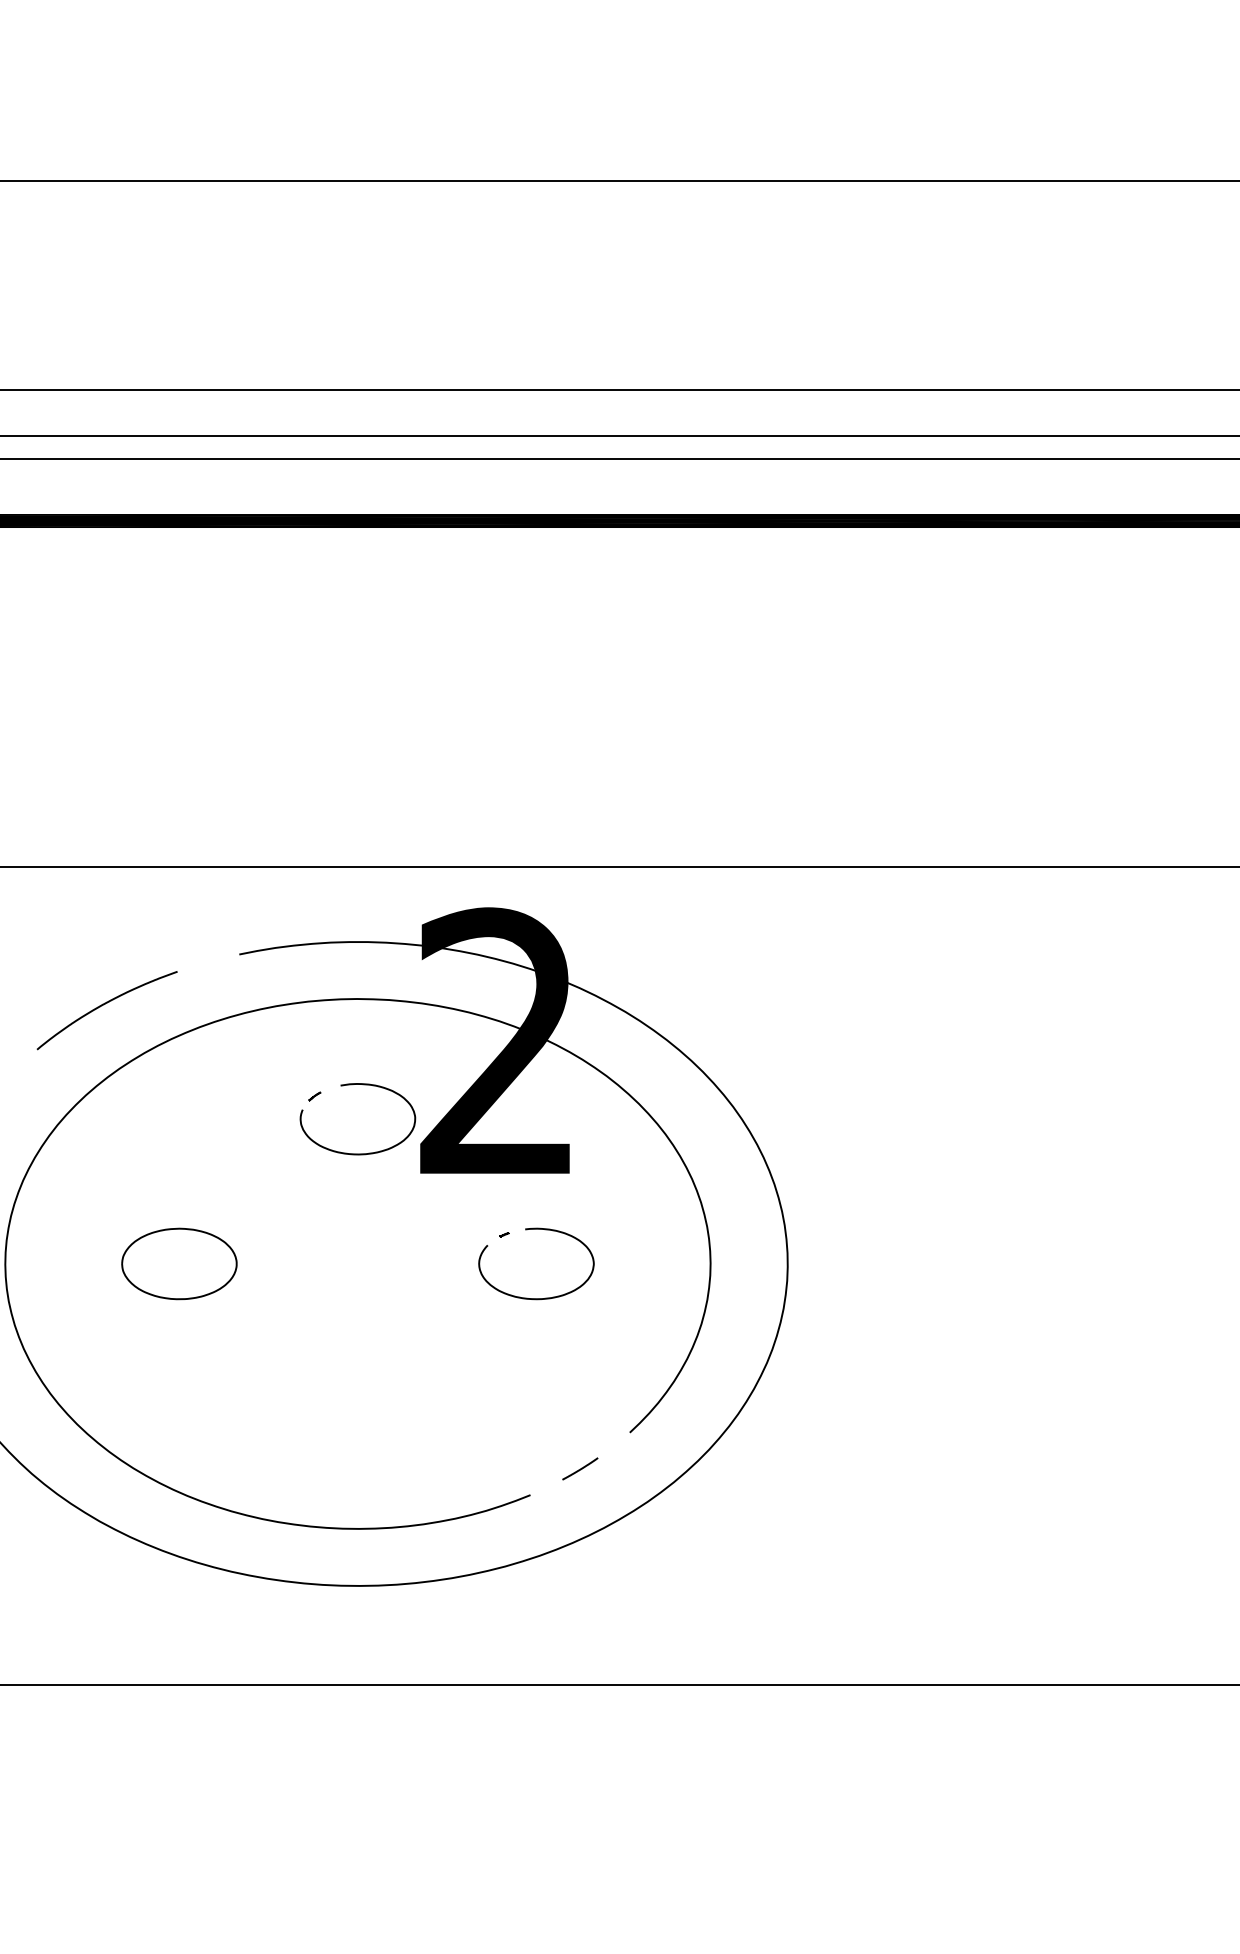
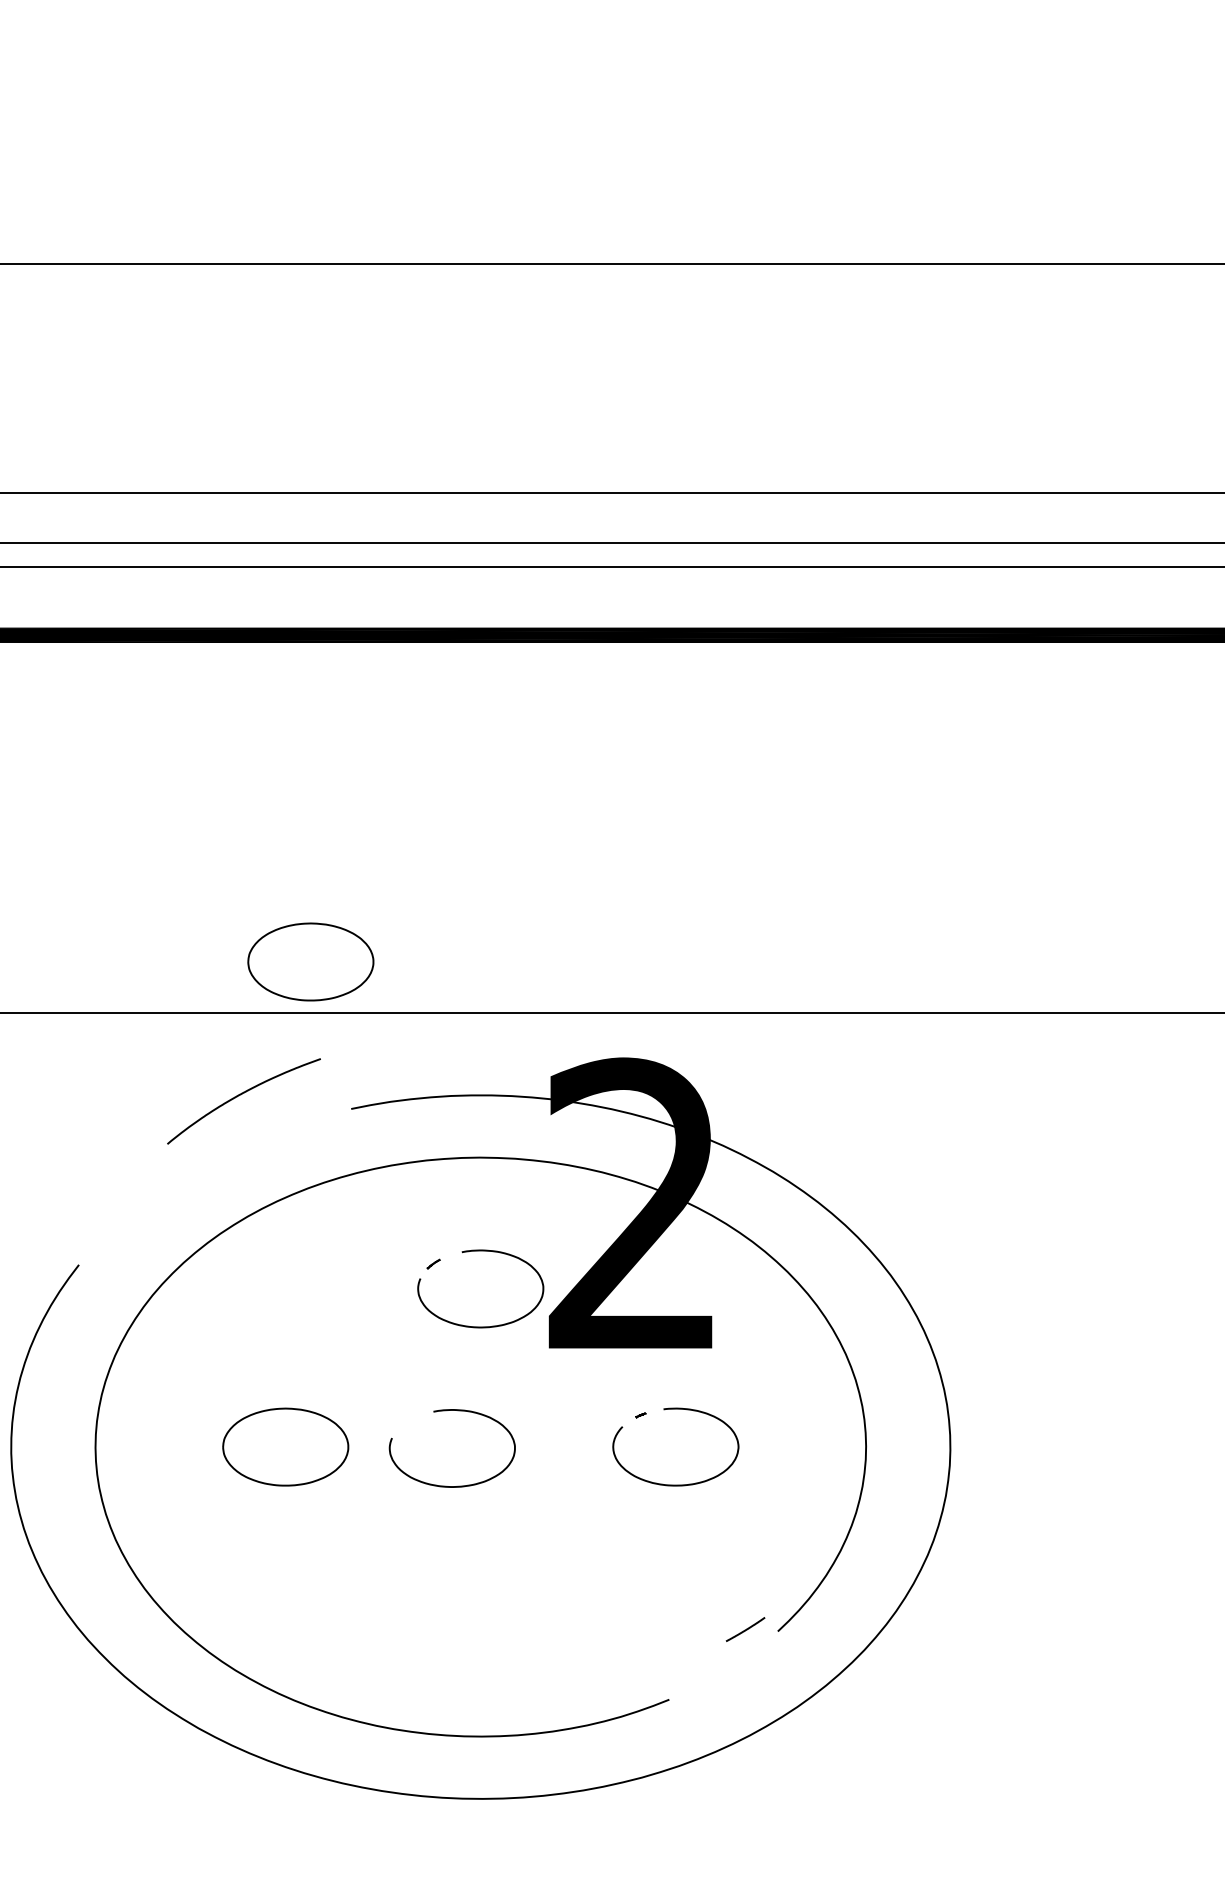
part: (202, 819) -> (310, 961), added
curve: (102, 1006) -> (238, 1096), moved
curve: (331, 1299) -> (451, 1485), added
line: (580, 1468) -> (745, 1629), moved

